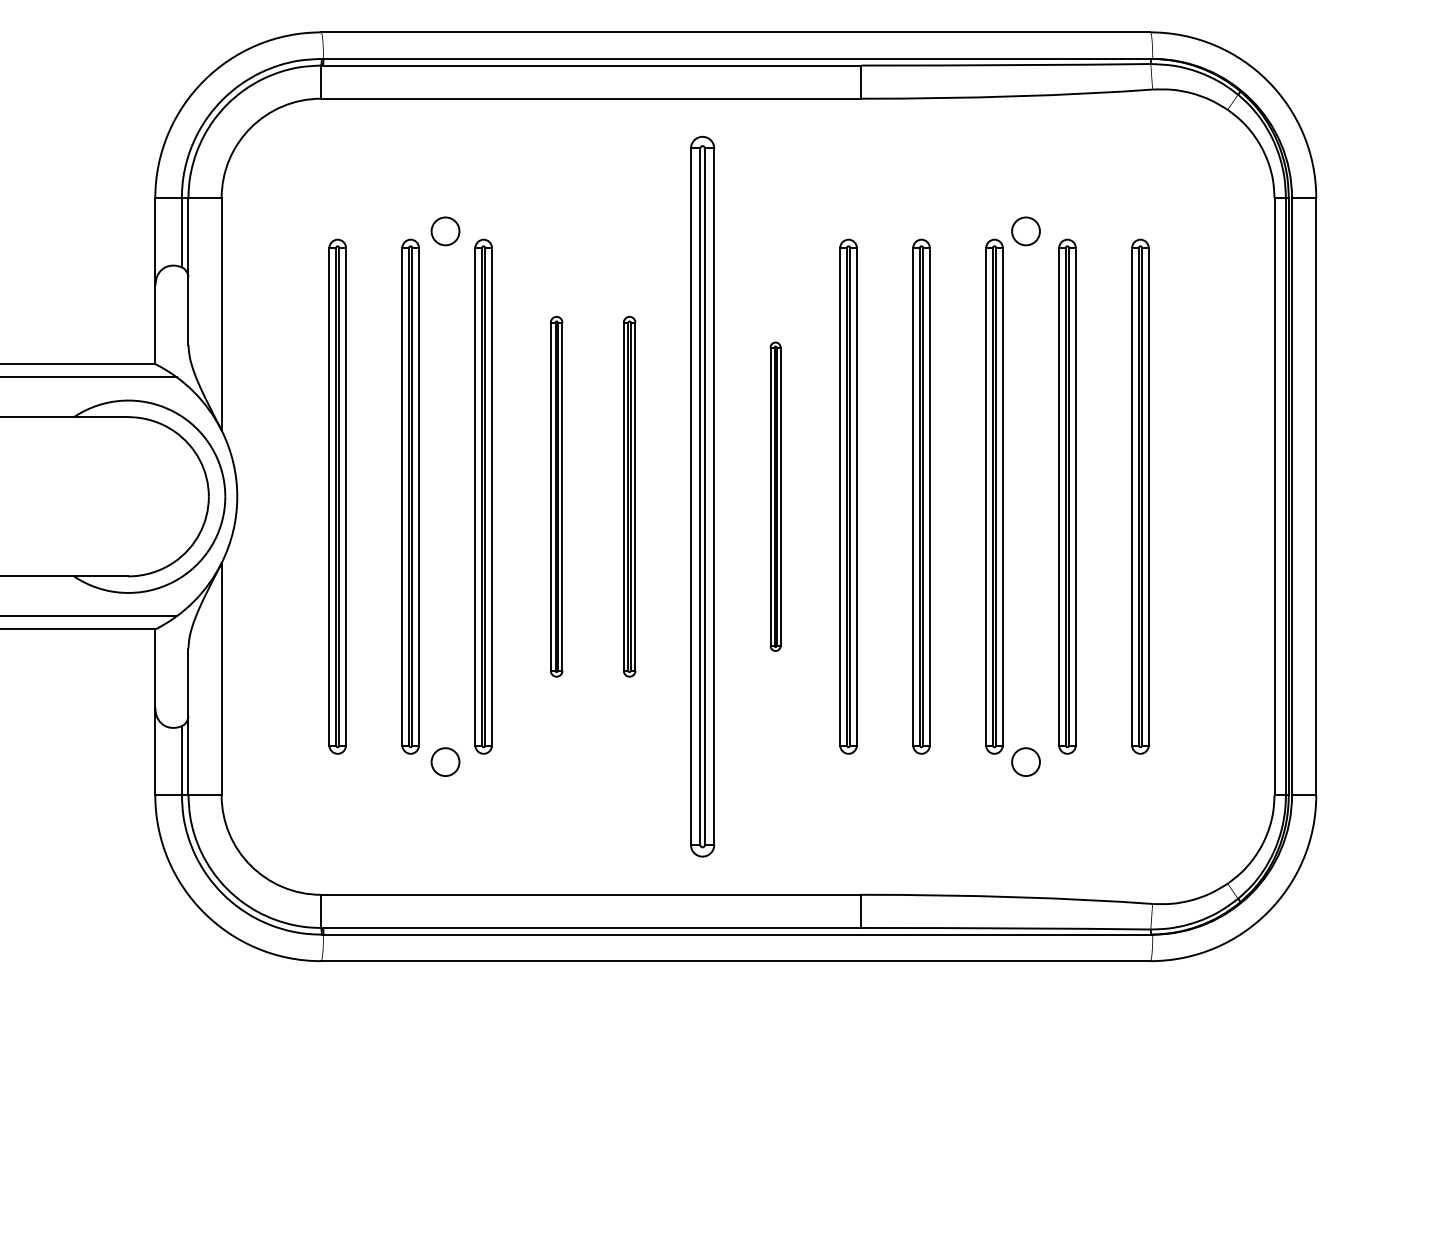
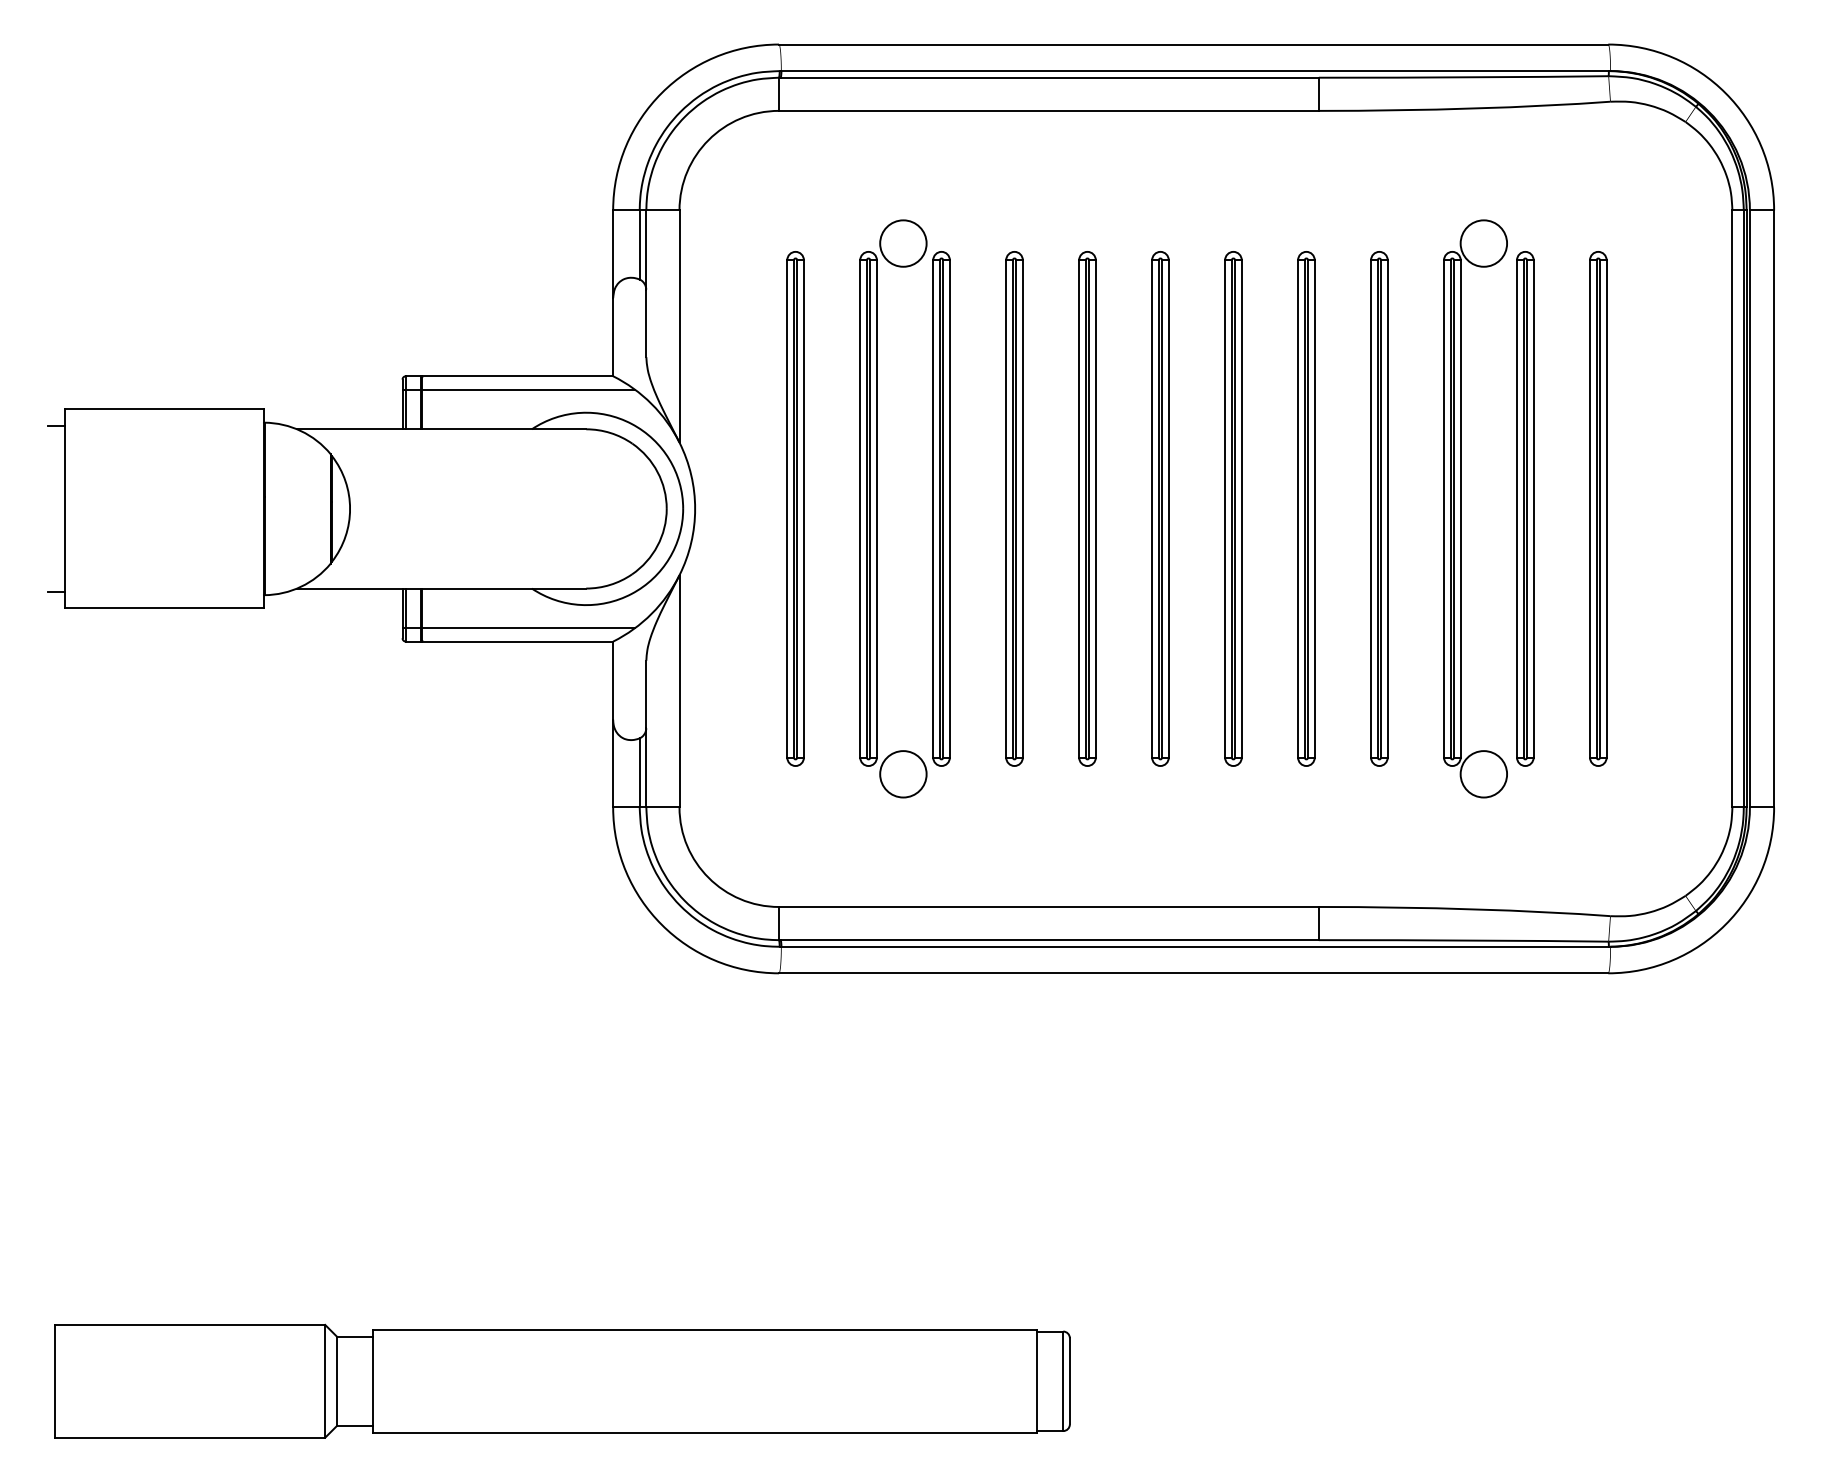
circle: (445, 231) -> (903, 243), size x1.67
circle: (1025, 231) -> (1483, 243), size x1.67
part: (556, 496) -> (1014, 508), size x1.43
part: (629, 496) -> (1087, 508), size x1.43
part: (702, 496) -> (1160, 508), size x0.71
part: (775, 496) -> (1233, 508), size x1.67
circle: (445, 762) -> (903, 774), size x1.67
circle: (1025, 762) -> (1483, 774), size x1.67

